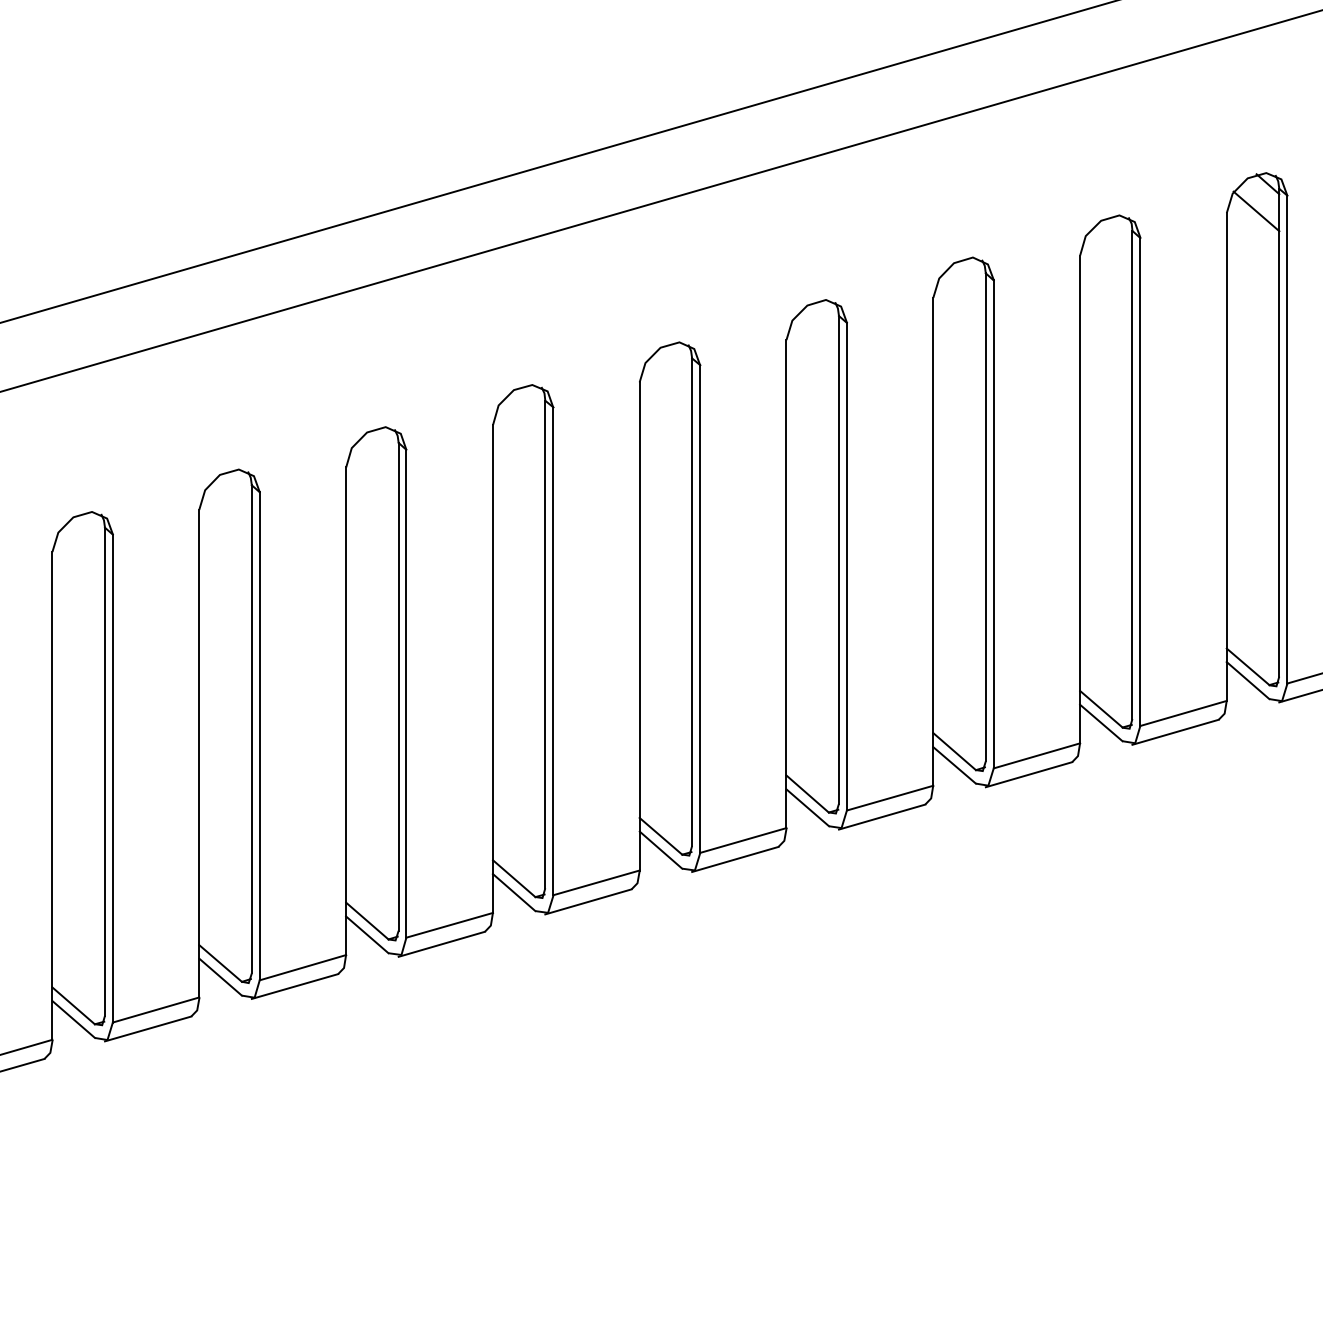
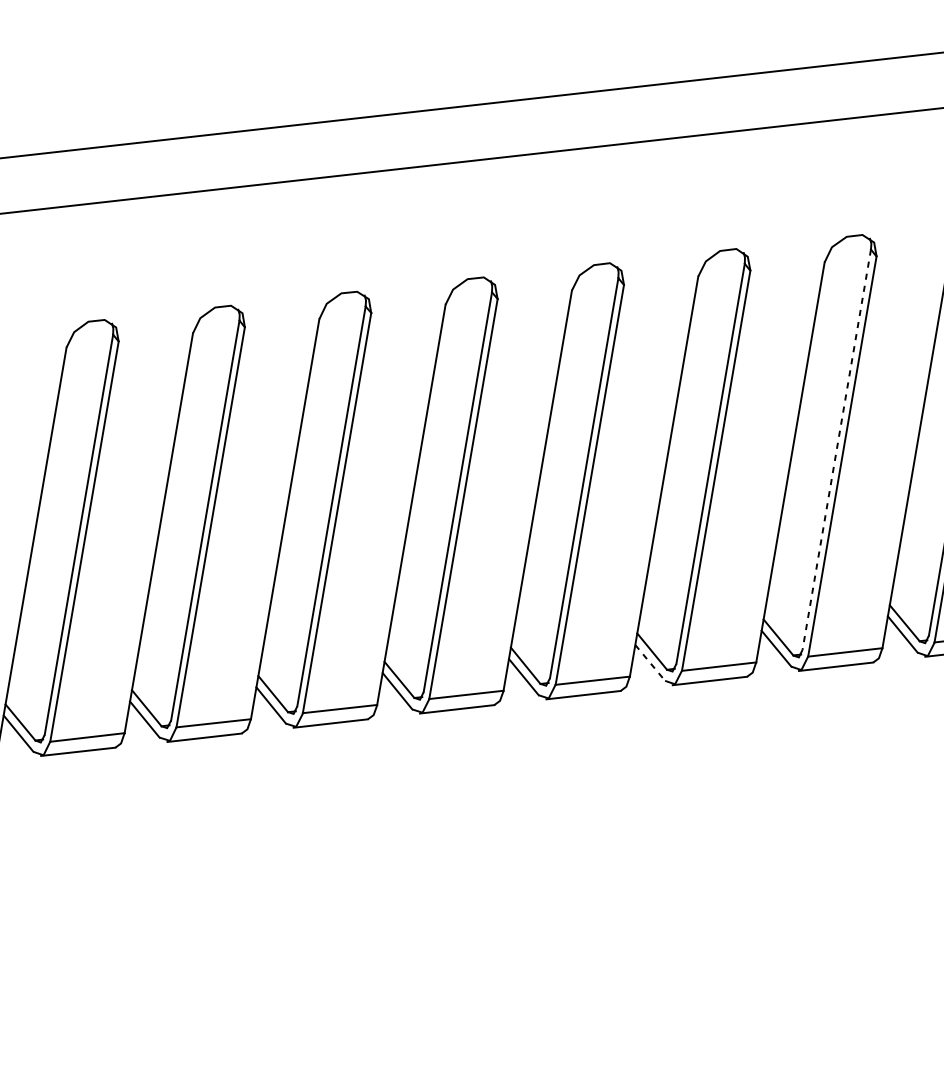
line: (1132, 475) -> (836, 450), solid -> dashed
line: (954, 765) -> (650, 662), solid -> dashed

